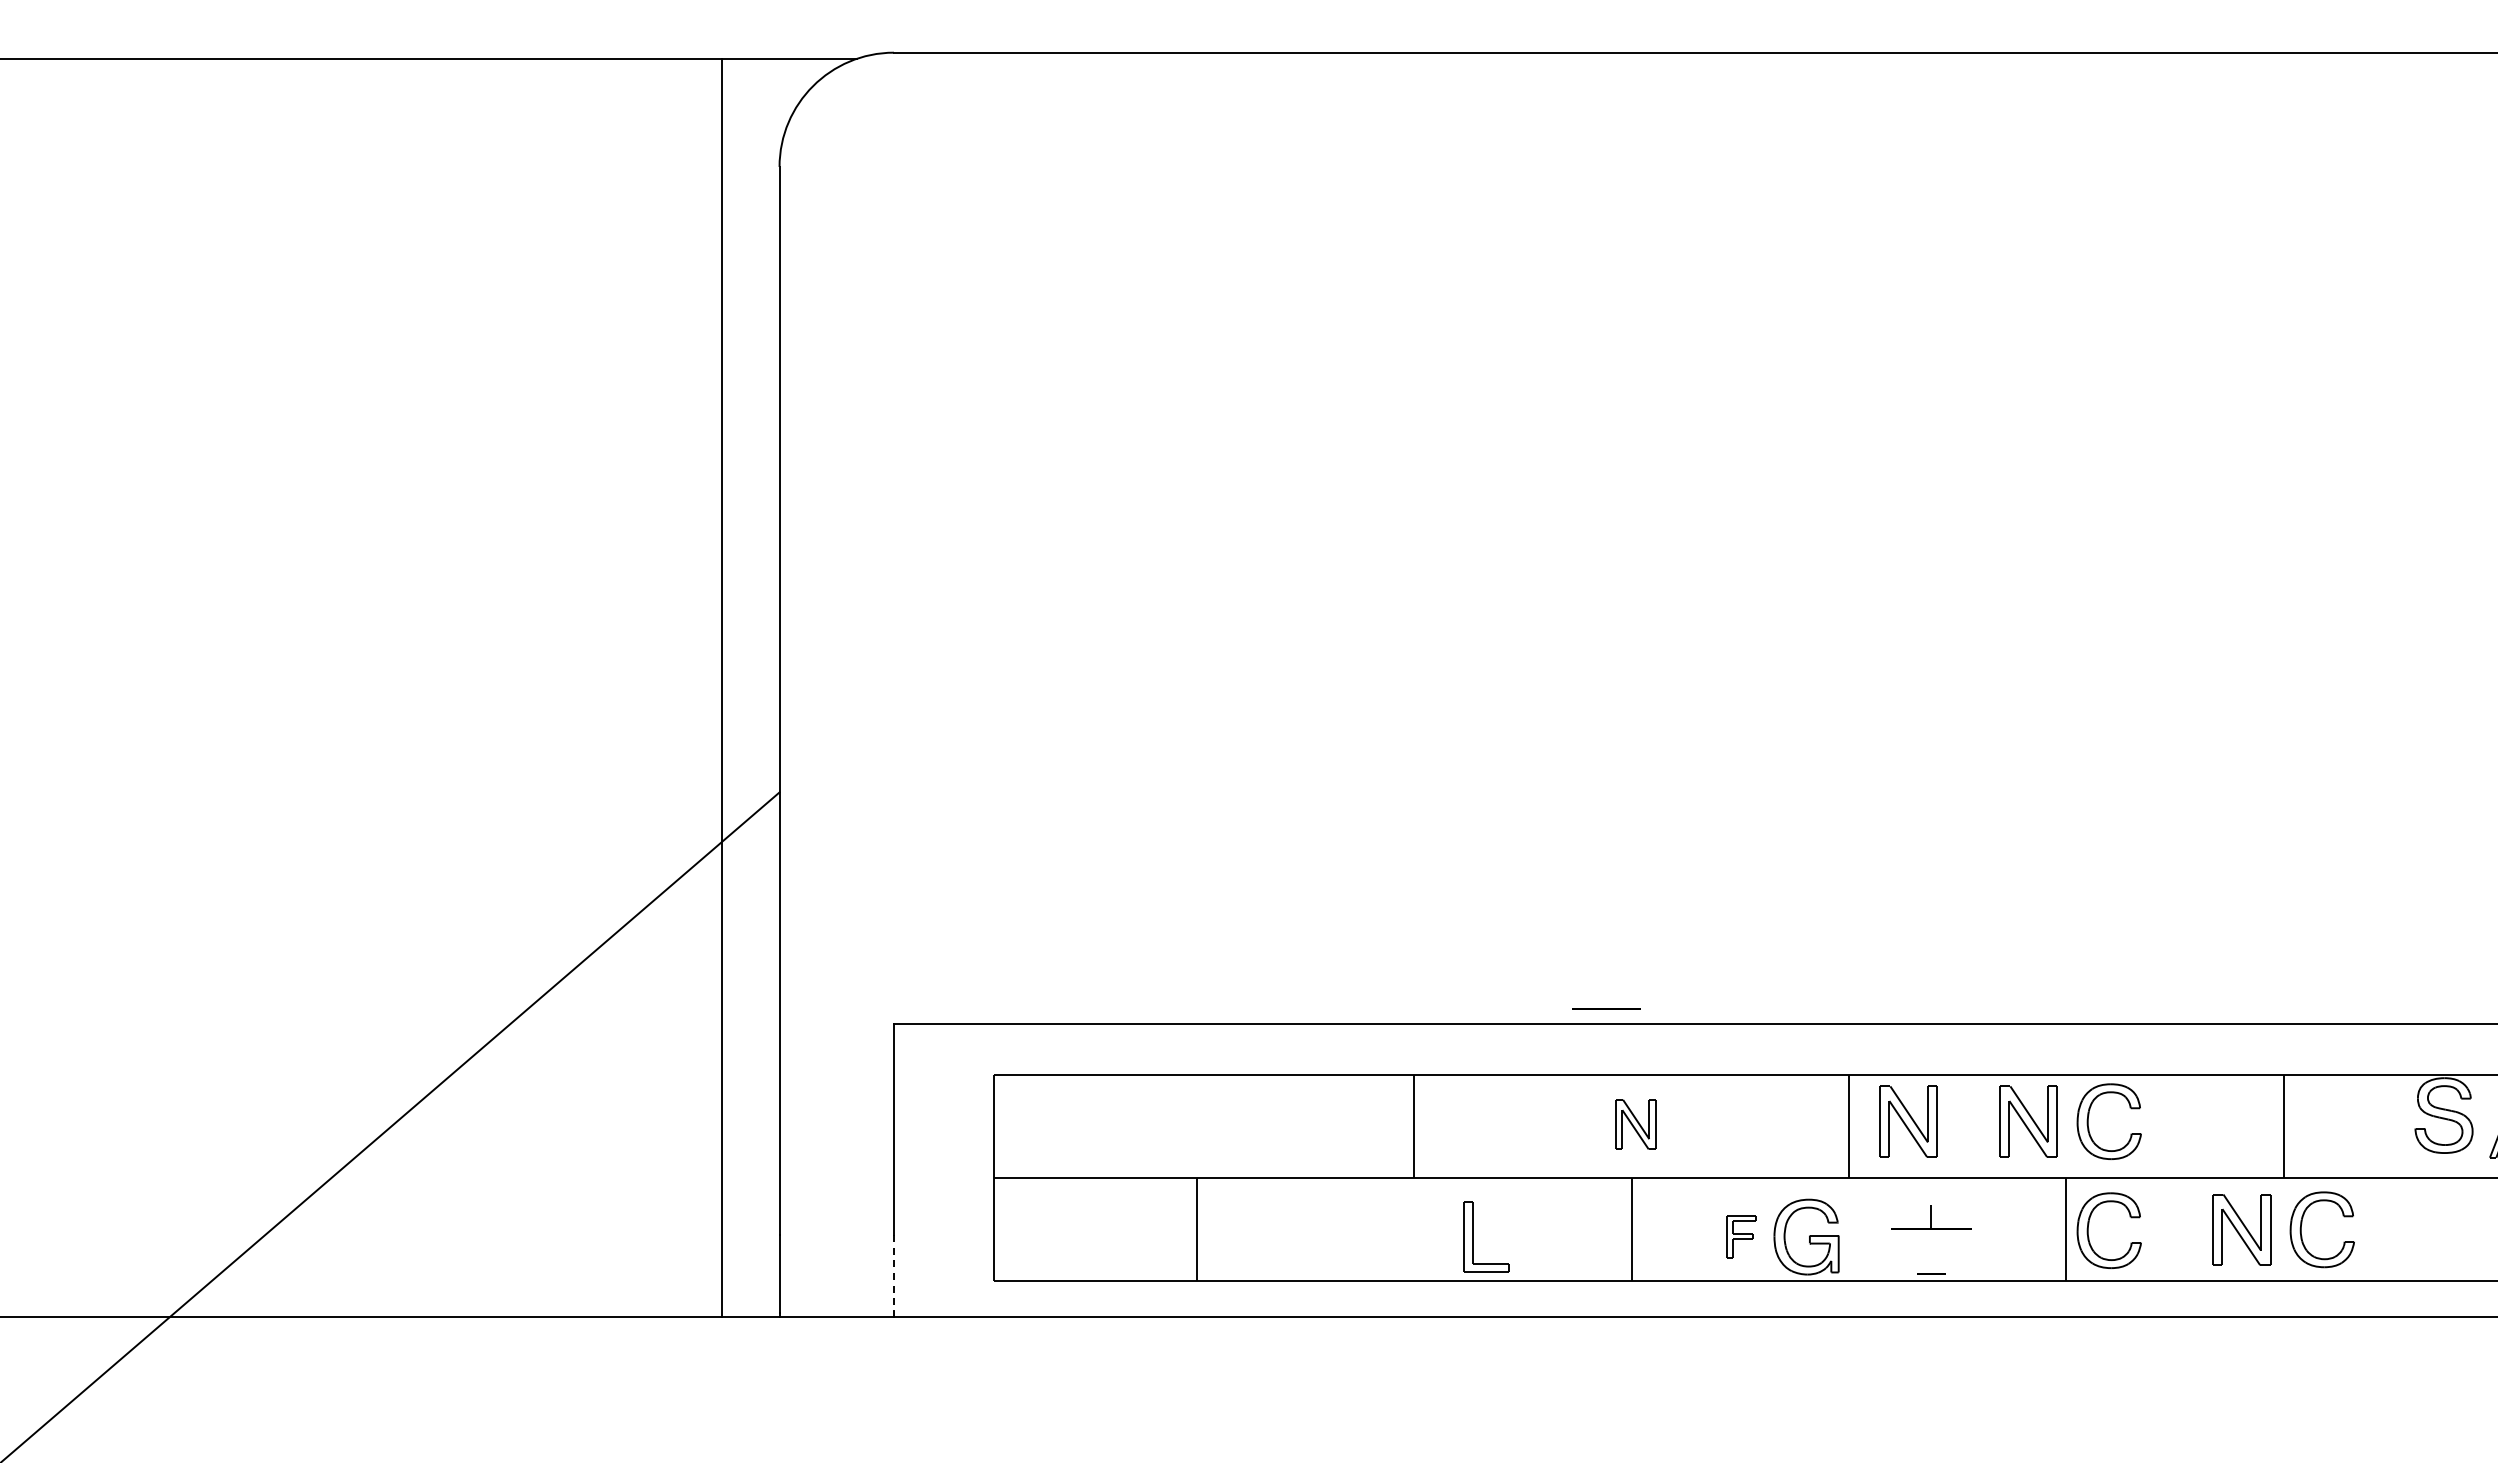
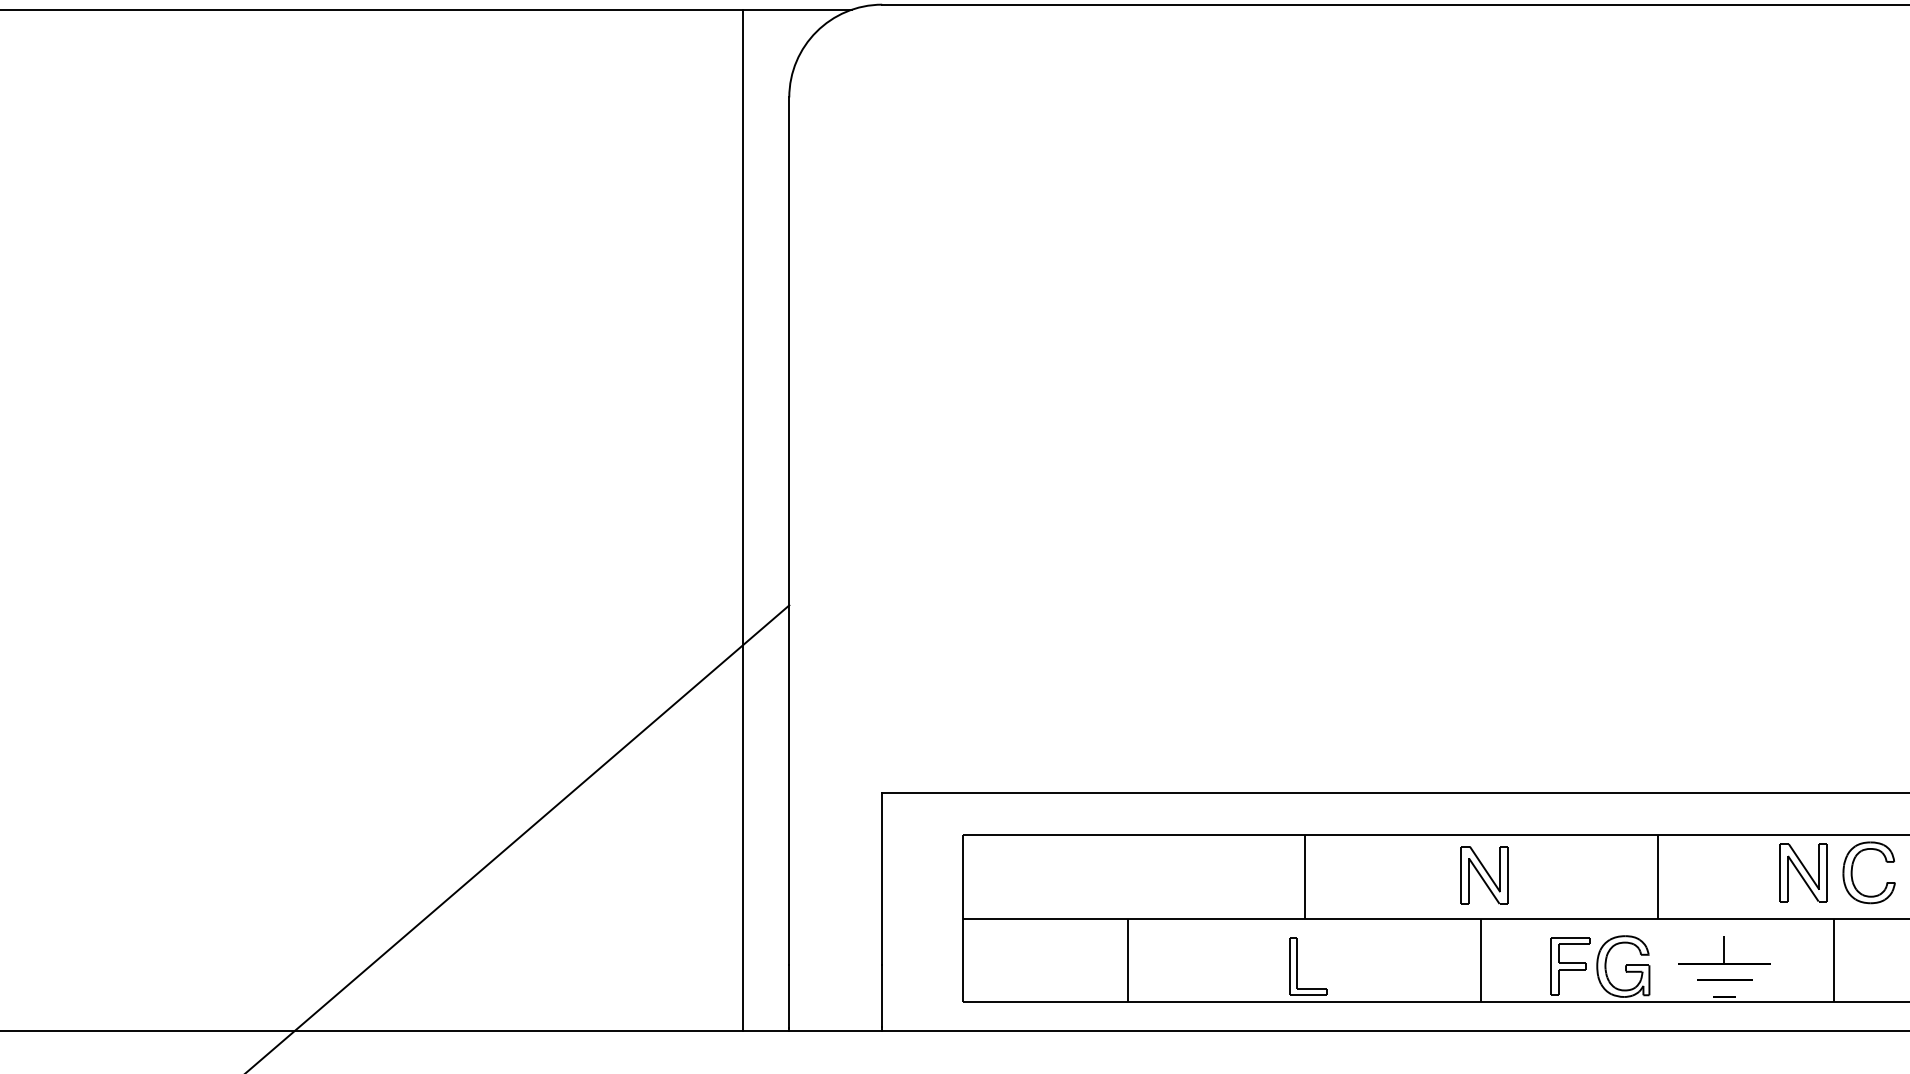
line: (1606, 1008) -> (1724, 979), moved
part: (1908, 1121) -> (1706, 872), removed
part: (1635, 1124) -> (1484, 875), size x1.43
part: (1931, 1217) -> (1724, 950), size x1.43
part: (2089, 1224) -> (1853, 956), removed
part: (1473, 1236) -> (1297, 966), moved
part: (1741, 1236) -> (1570, 966), size x1.67
line: (894, 1273) -> (882, 996), dashed -> solid

